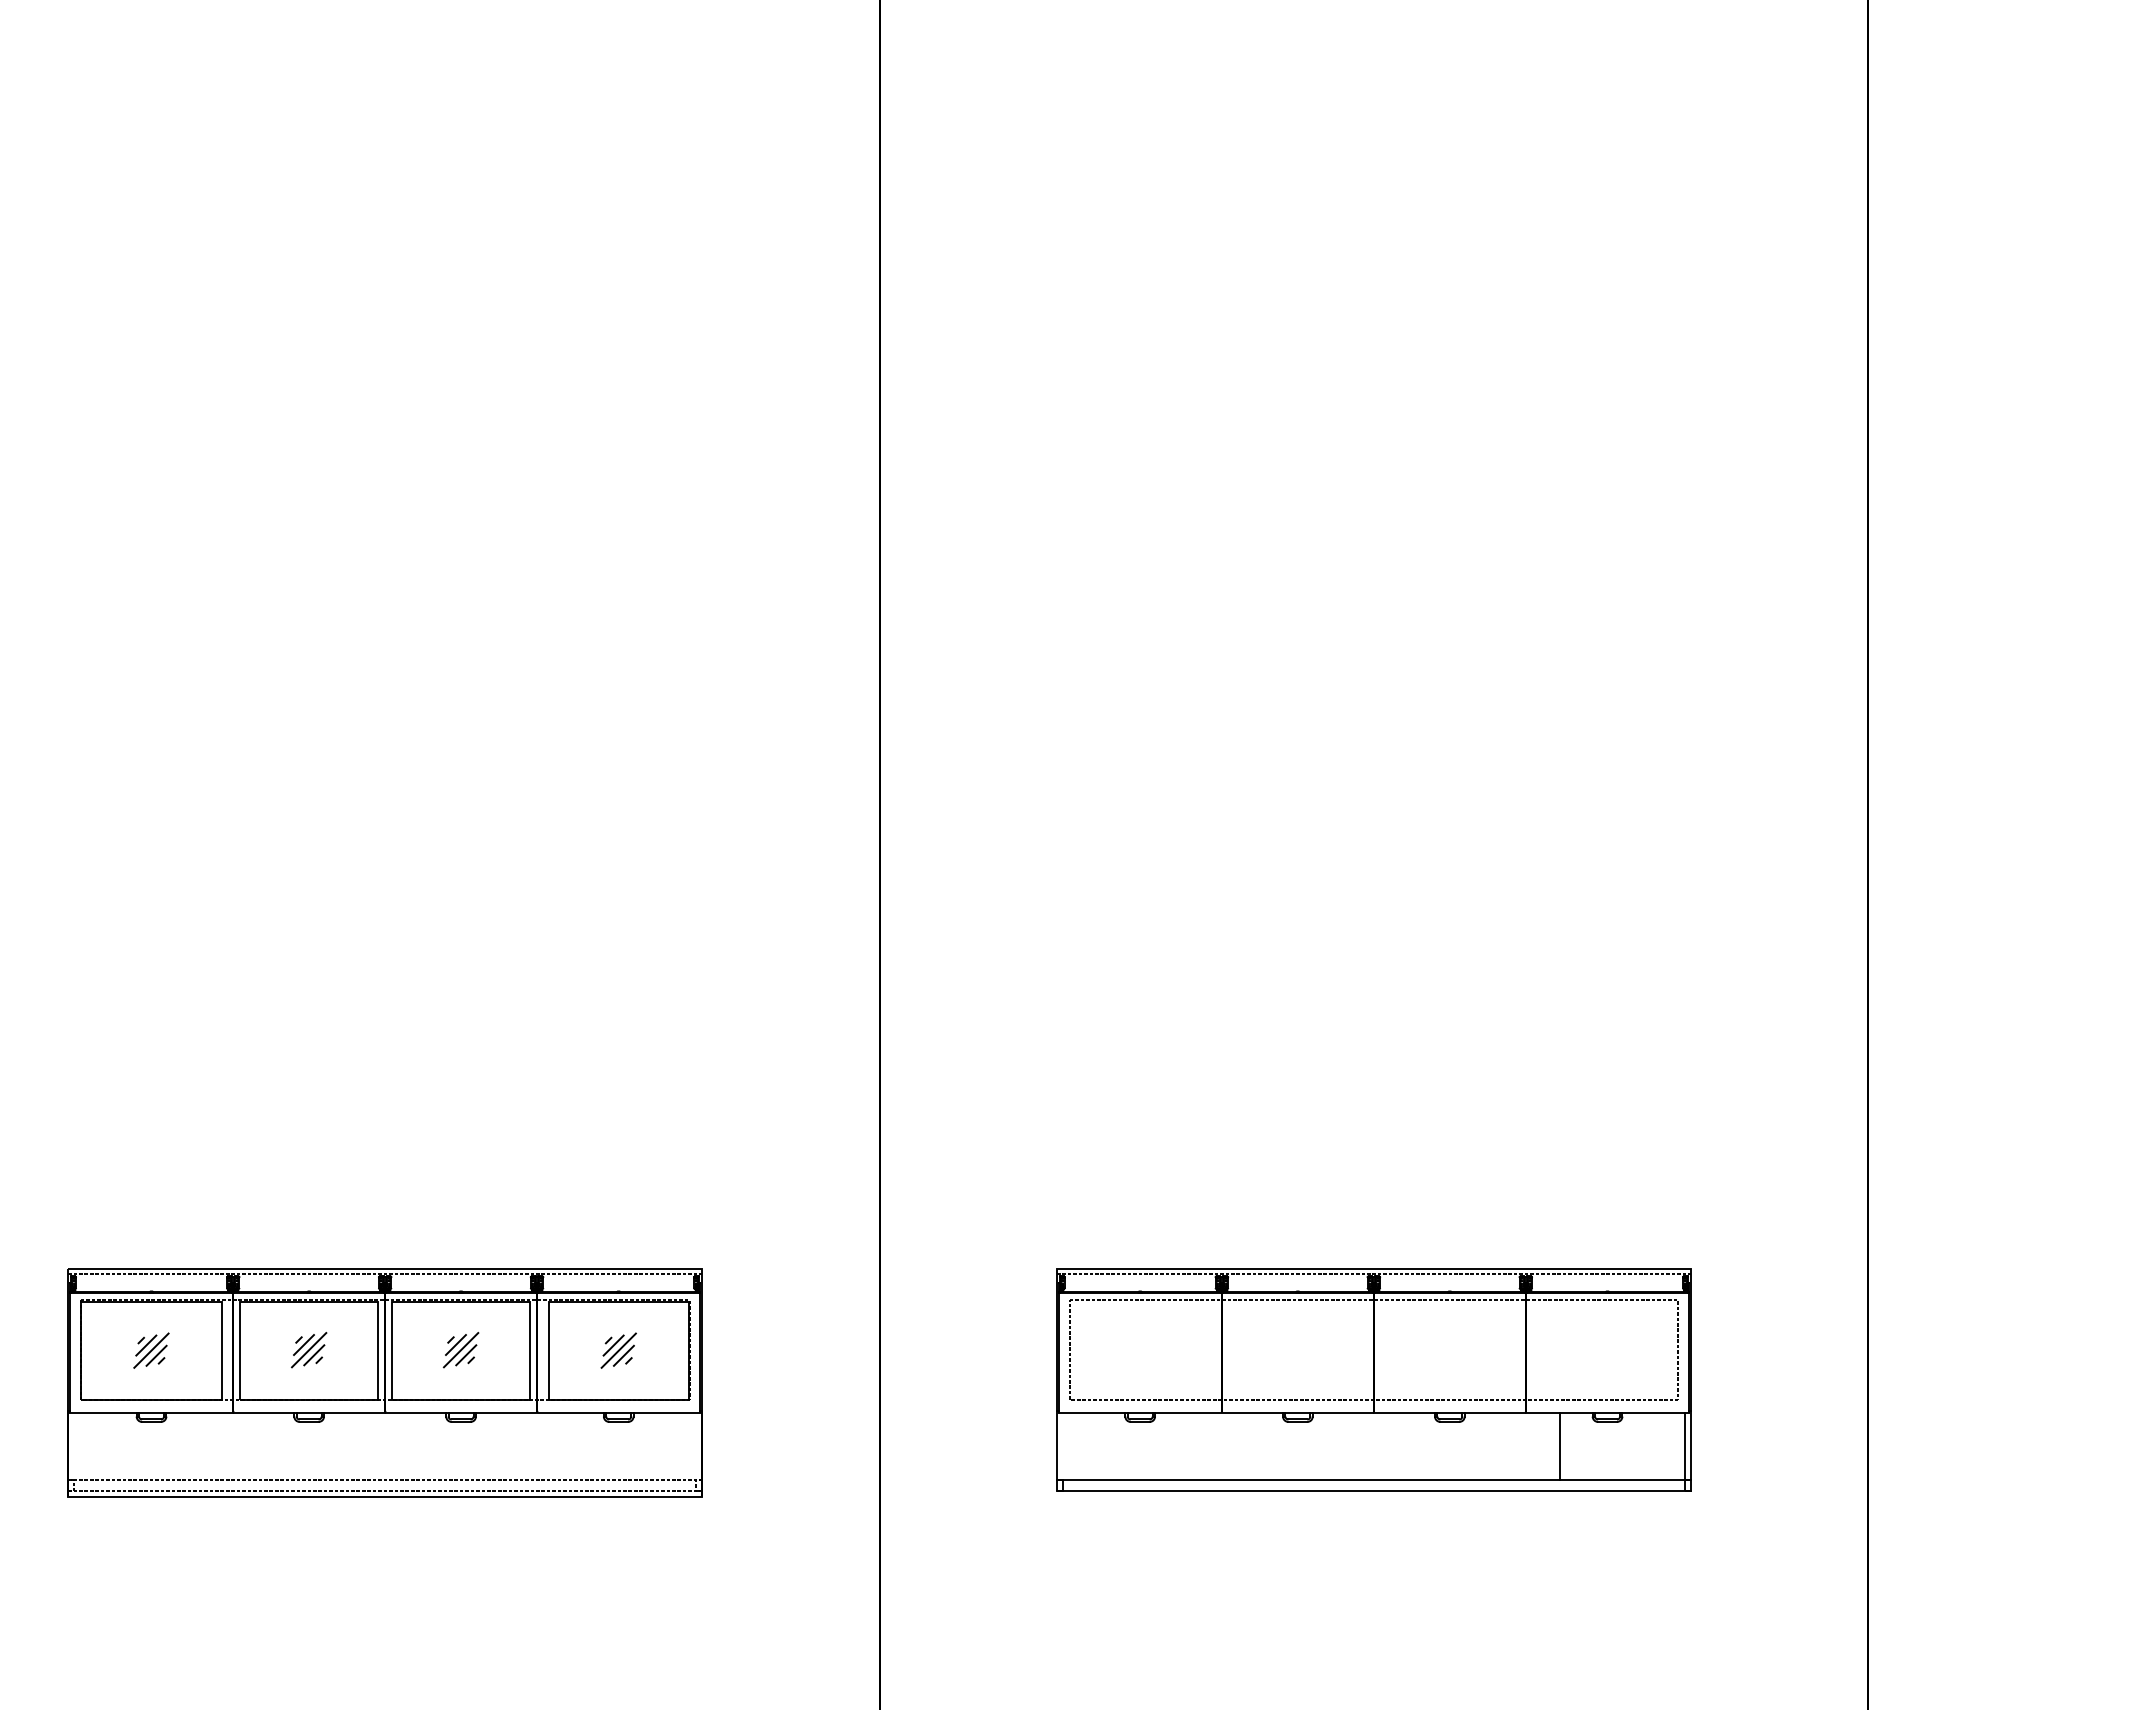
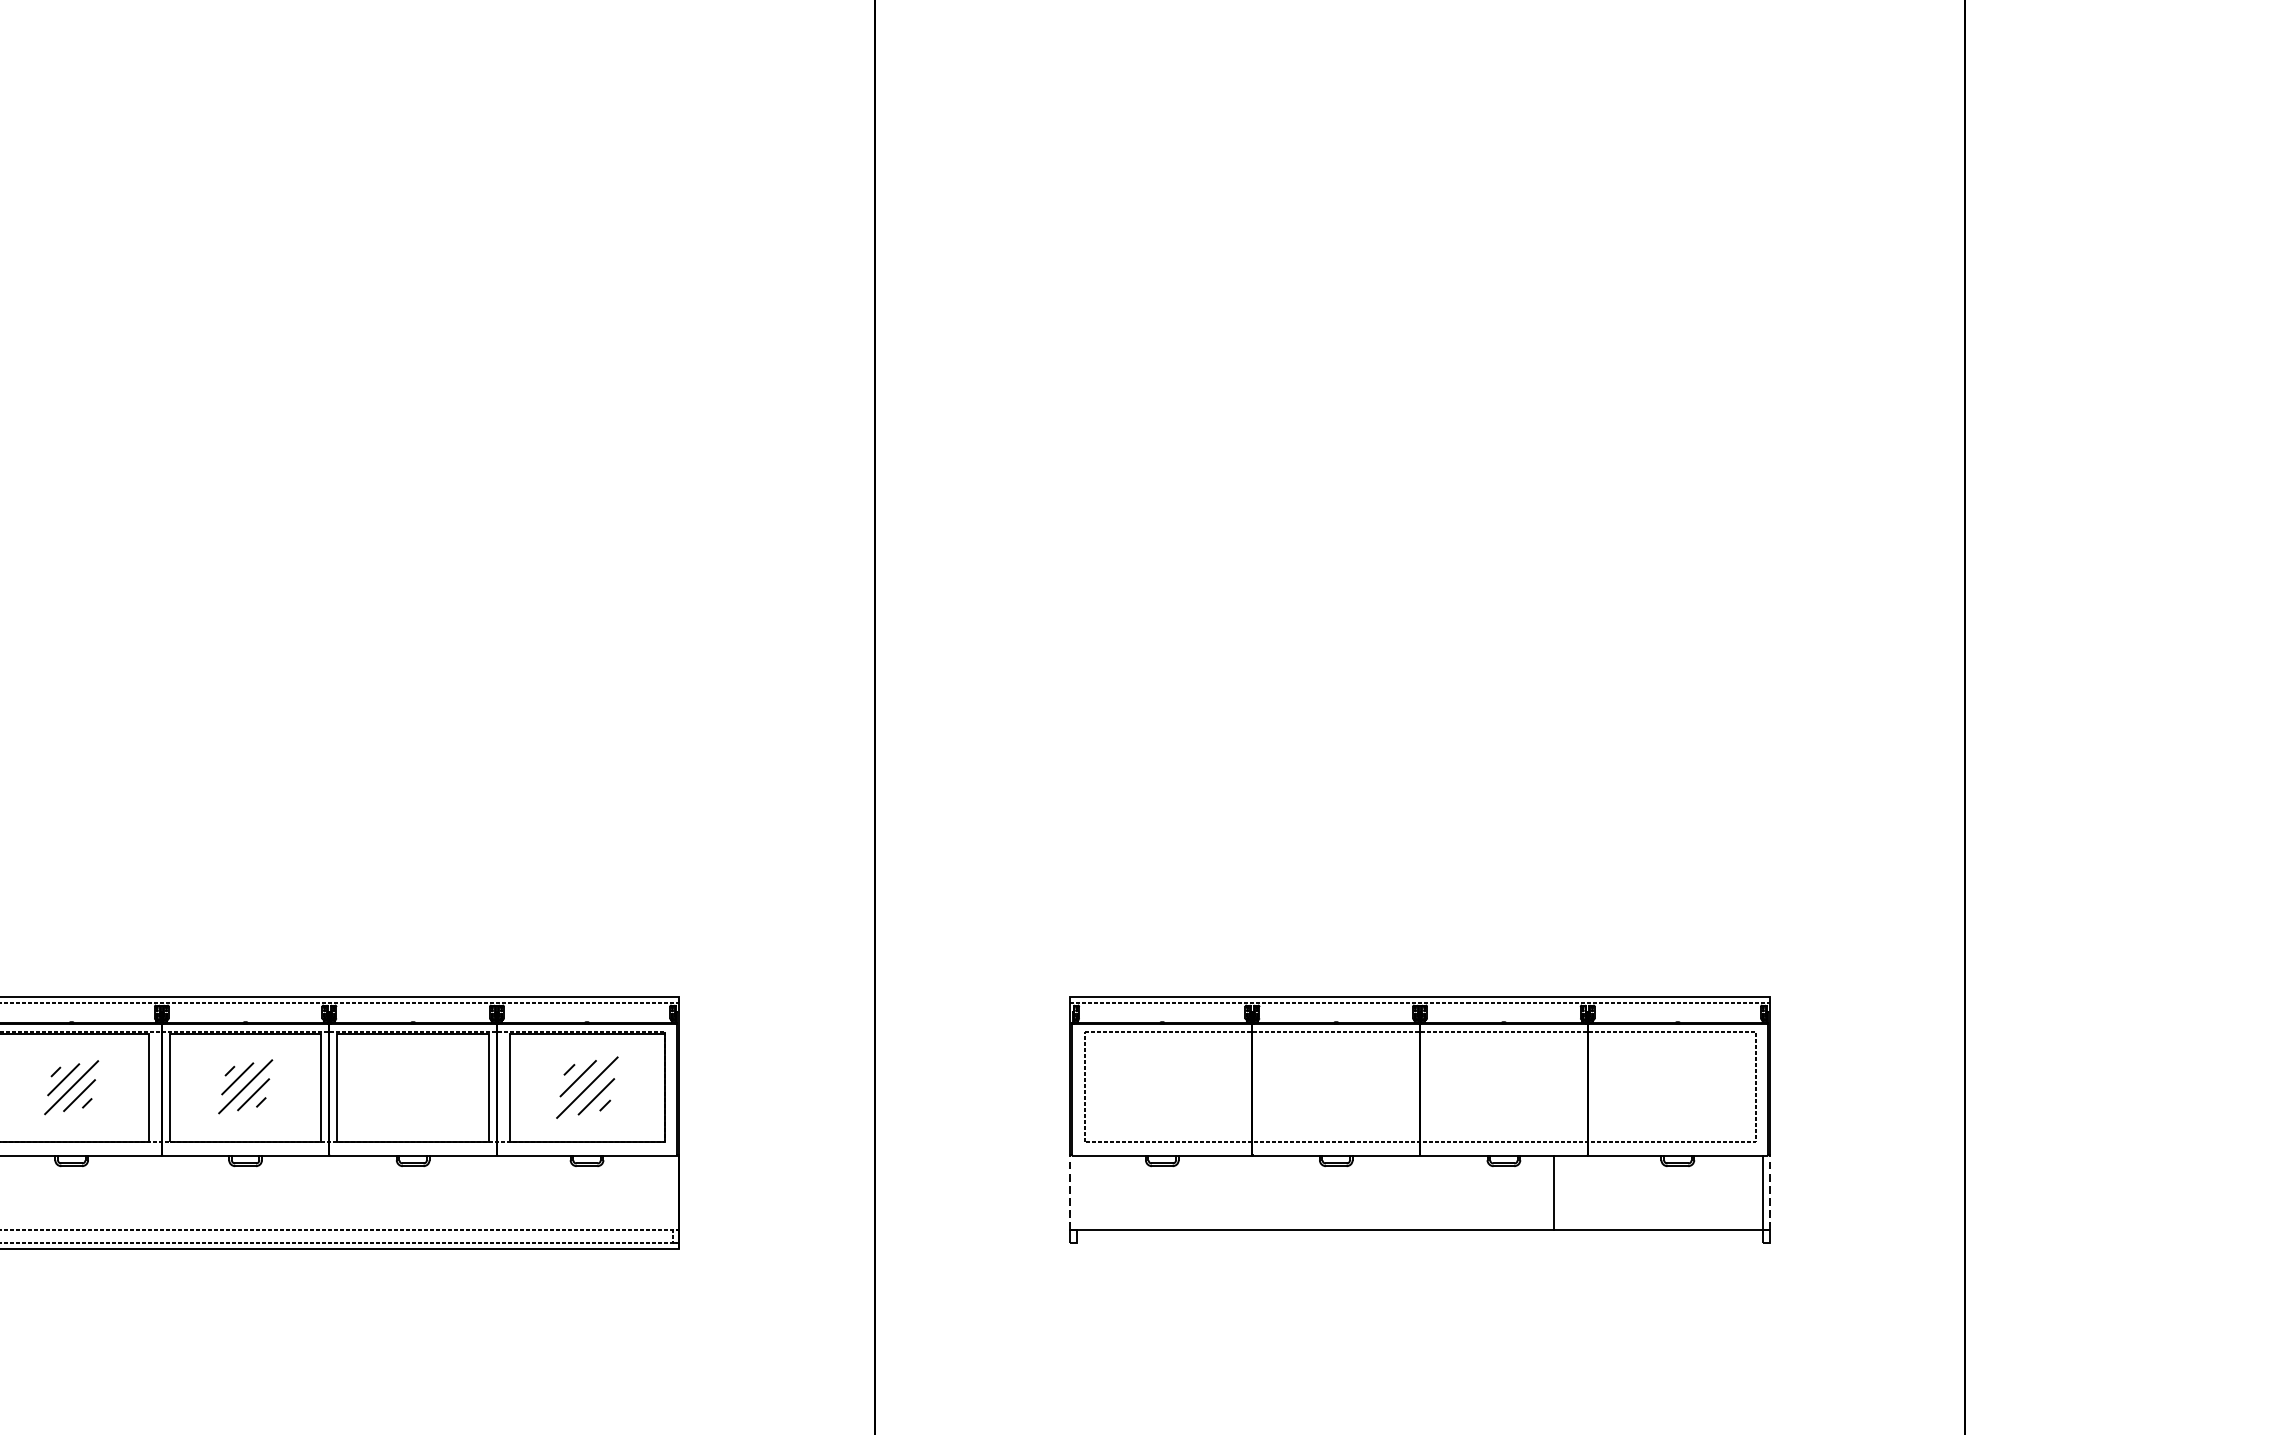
part: (151, 1350) -> (71, 1087), size x1.4
part: (308, 1350) -> (244, 1087), size x1.4
part: (460, 1350) -> (412, 1087), removed
part: (618, 1350) -> (586, 1087), size x1.6
line: (1056, 1445) -> (1069, 1192), solid -> dashed
line: (1559, 1445) -> (1554, 1192), moved
line: (1690, 1445) -> (1769, 1192), solid -> dashed
line: (1373, 1491) -> (1419, 1242), removed

